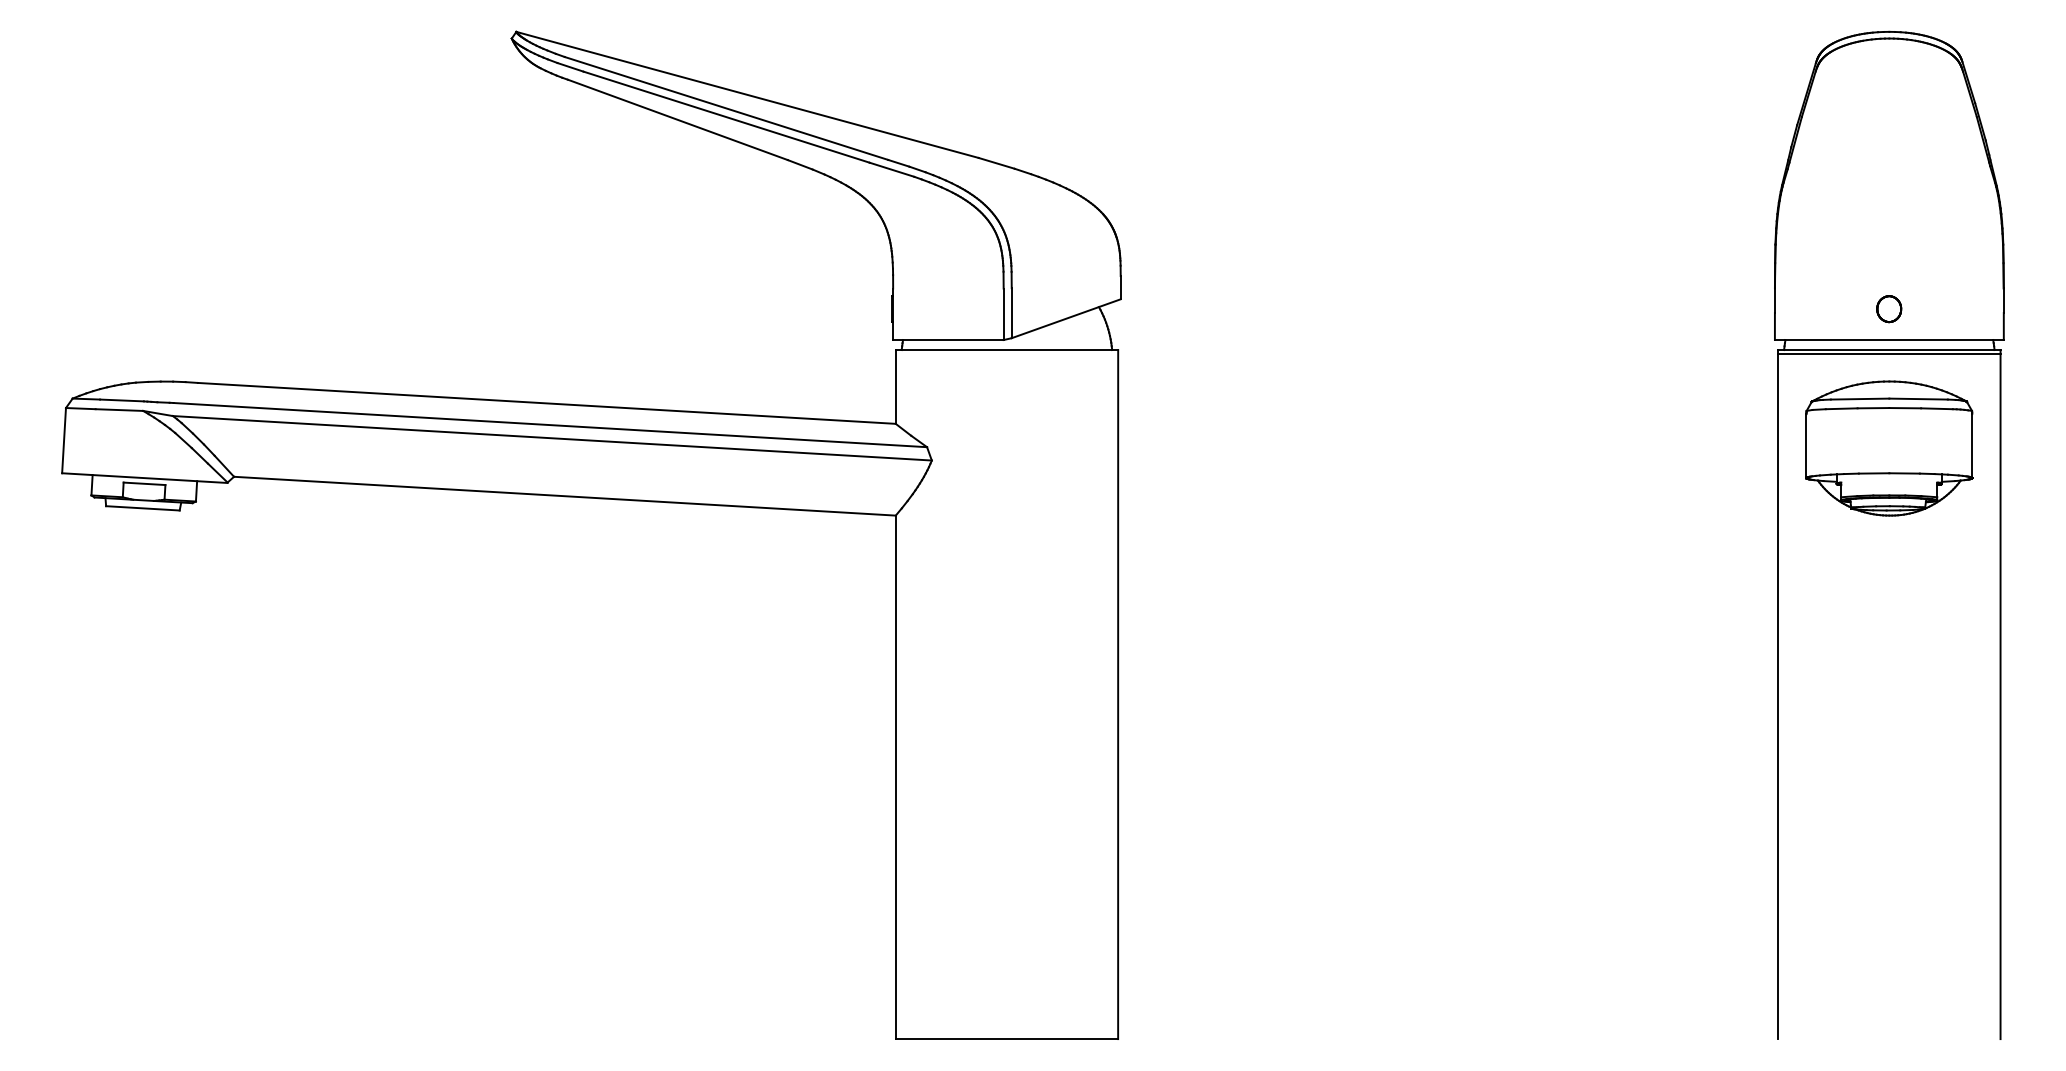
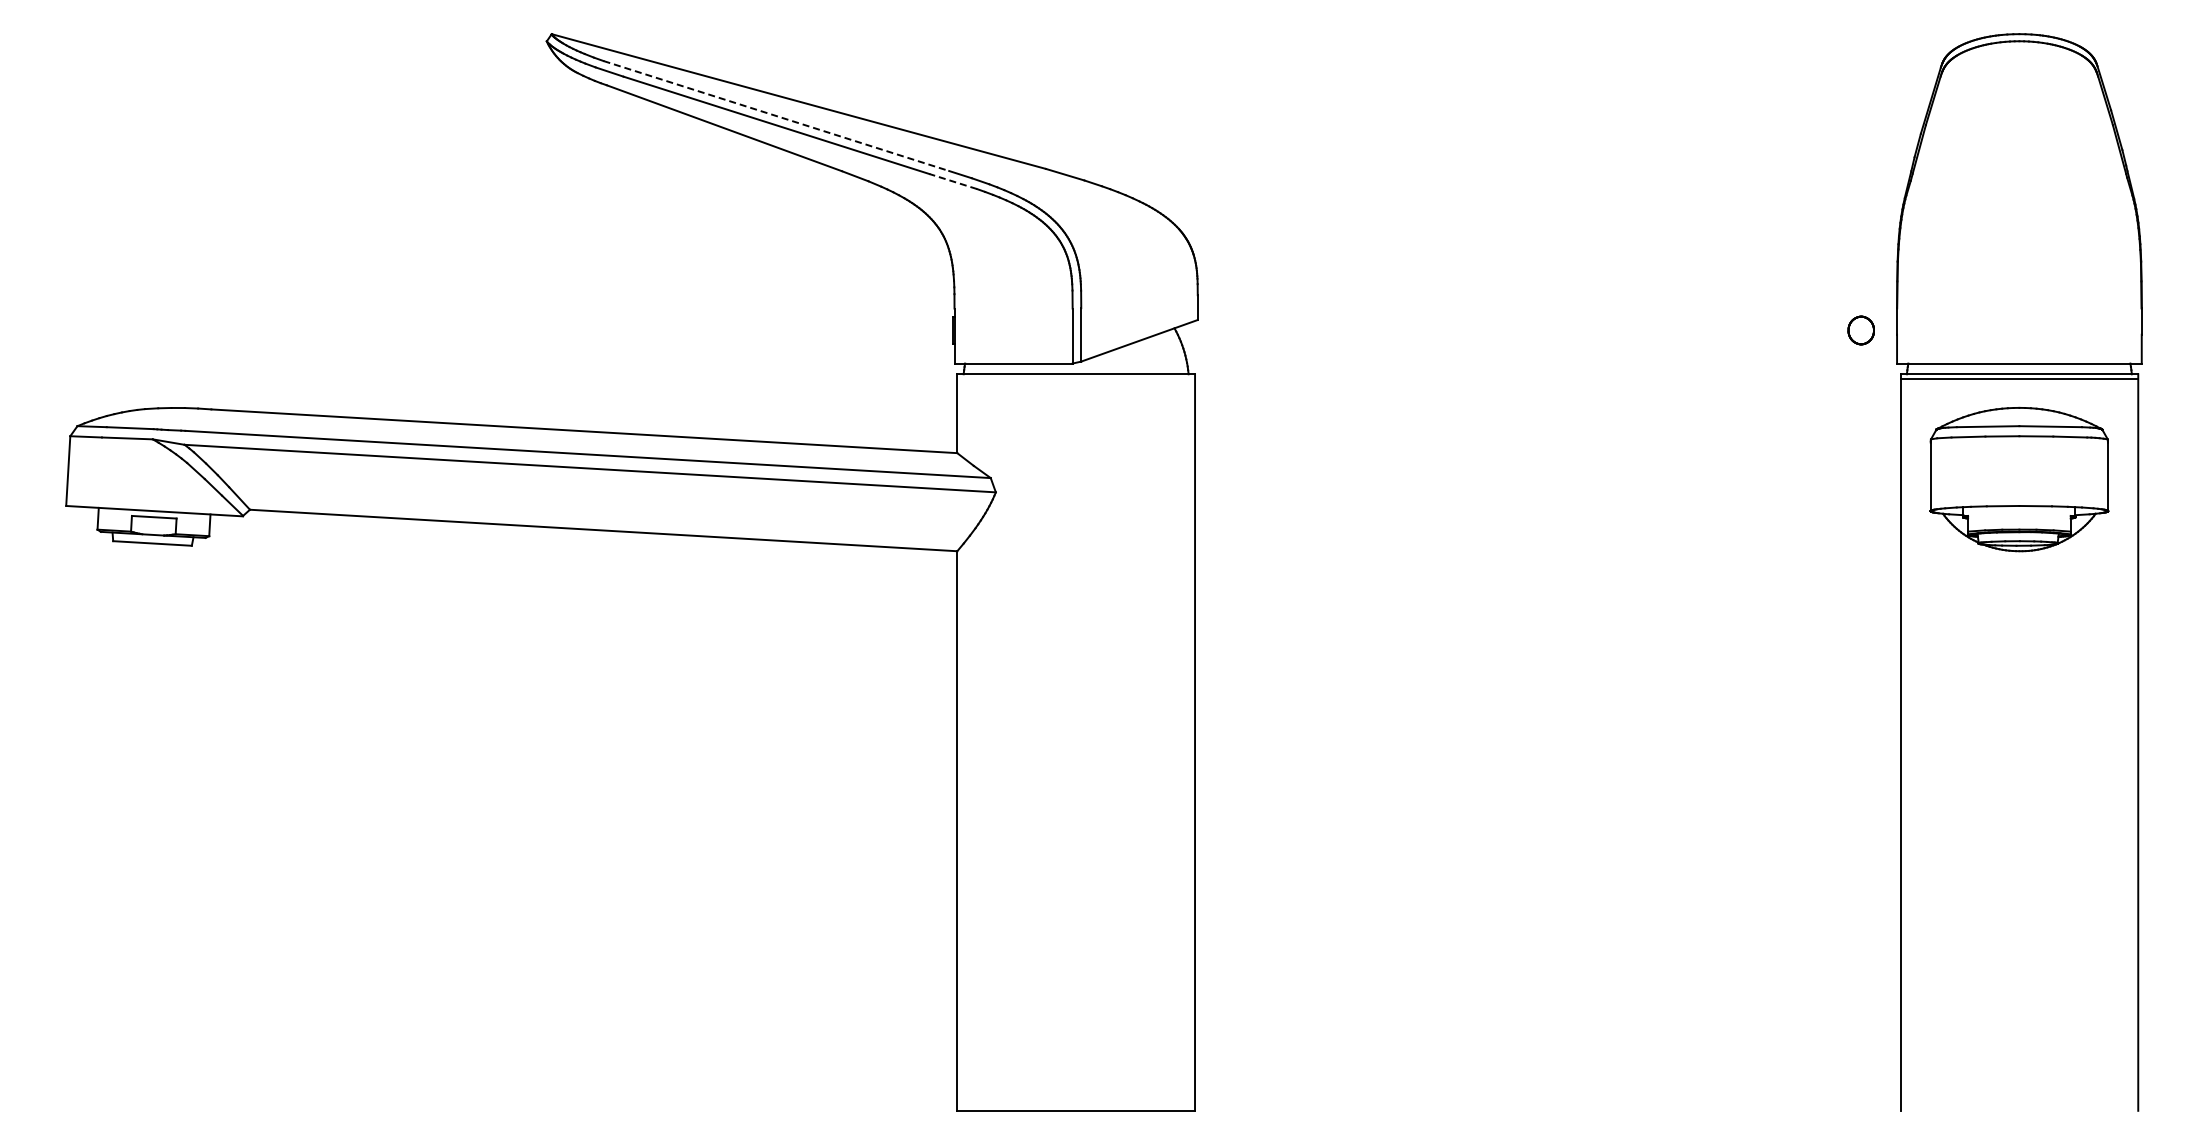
line: (726, 108) -> (776, 116), solid -> dashed
line: (891, 169) -> (952, 181), solid -> dashed
part: (1888, 309) -> (1860, 330), moved

